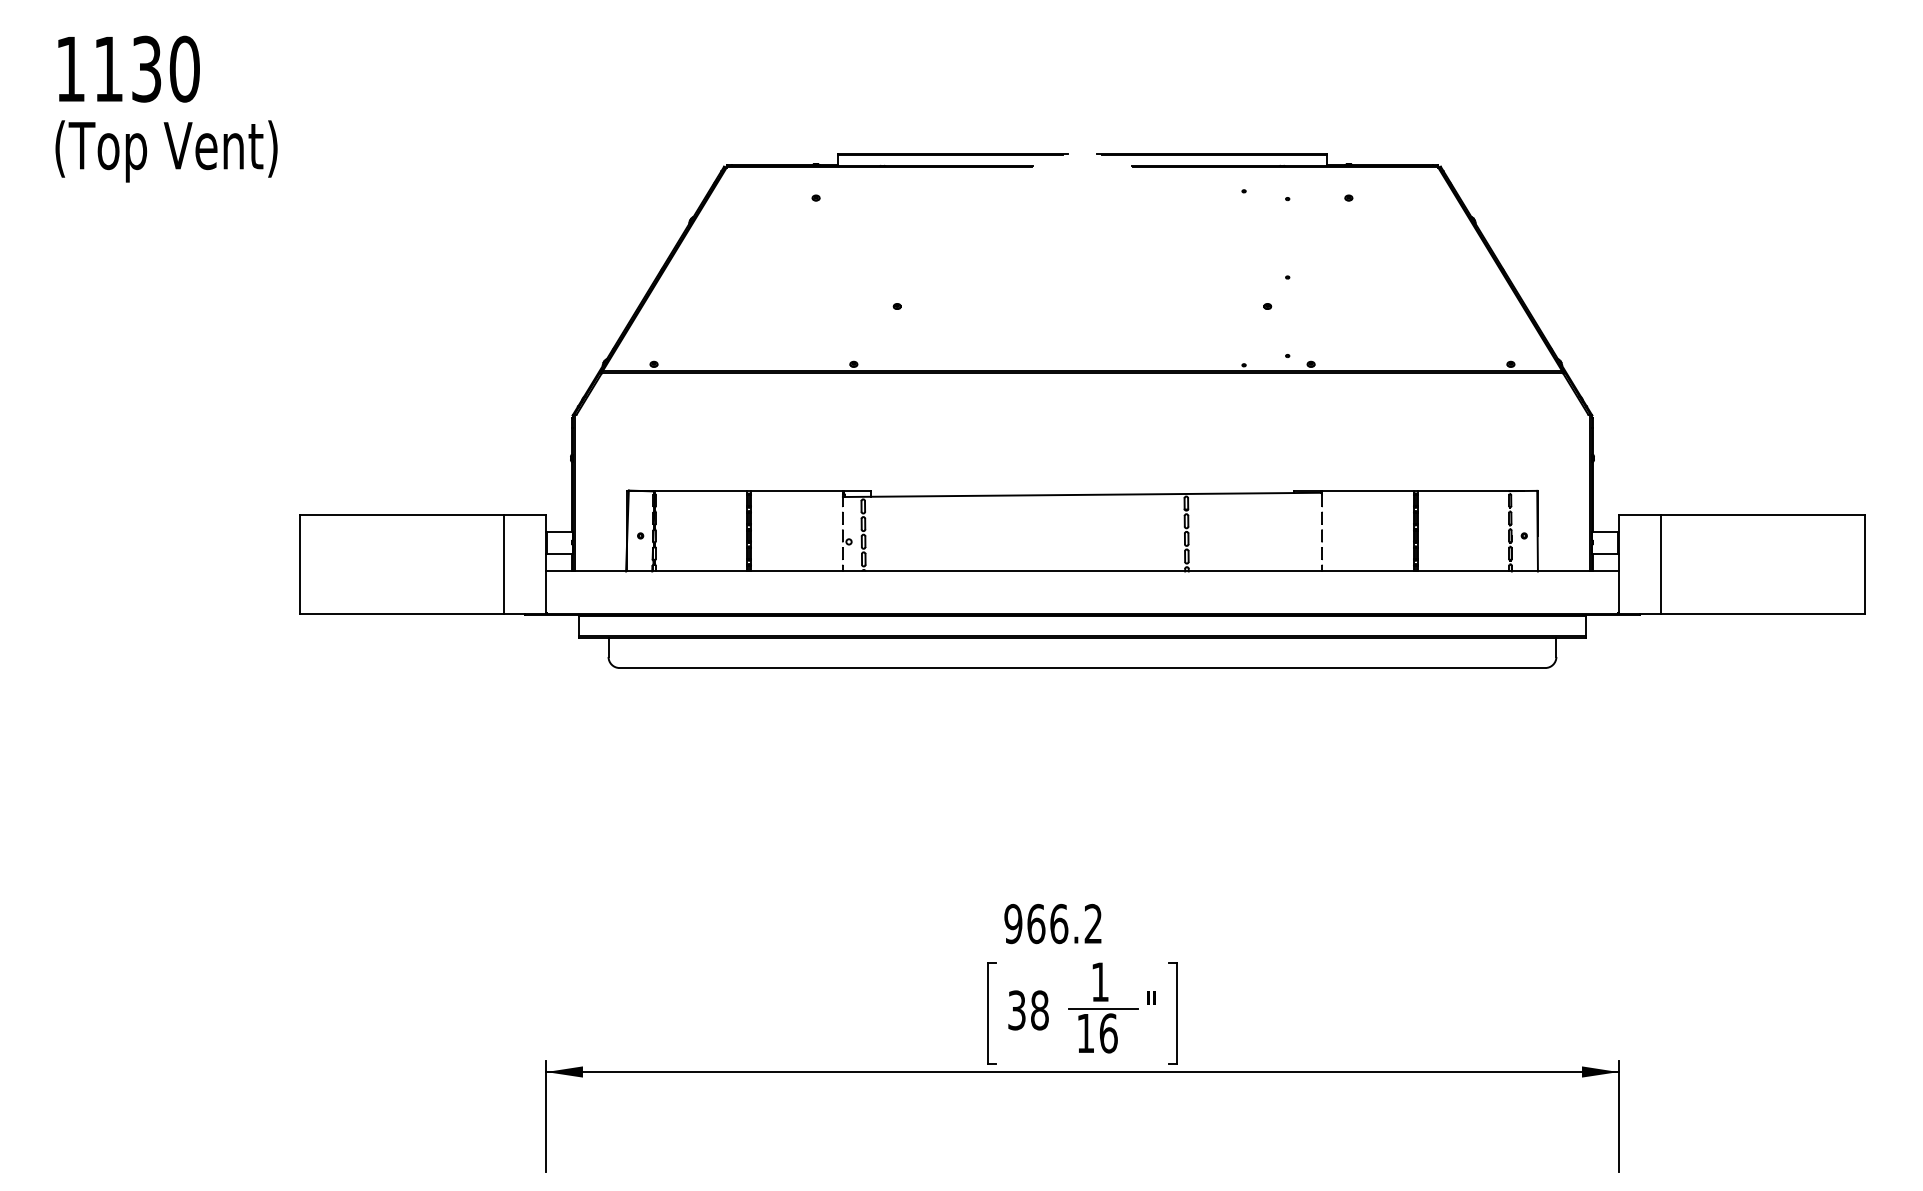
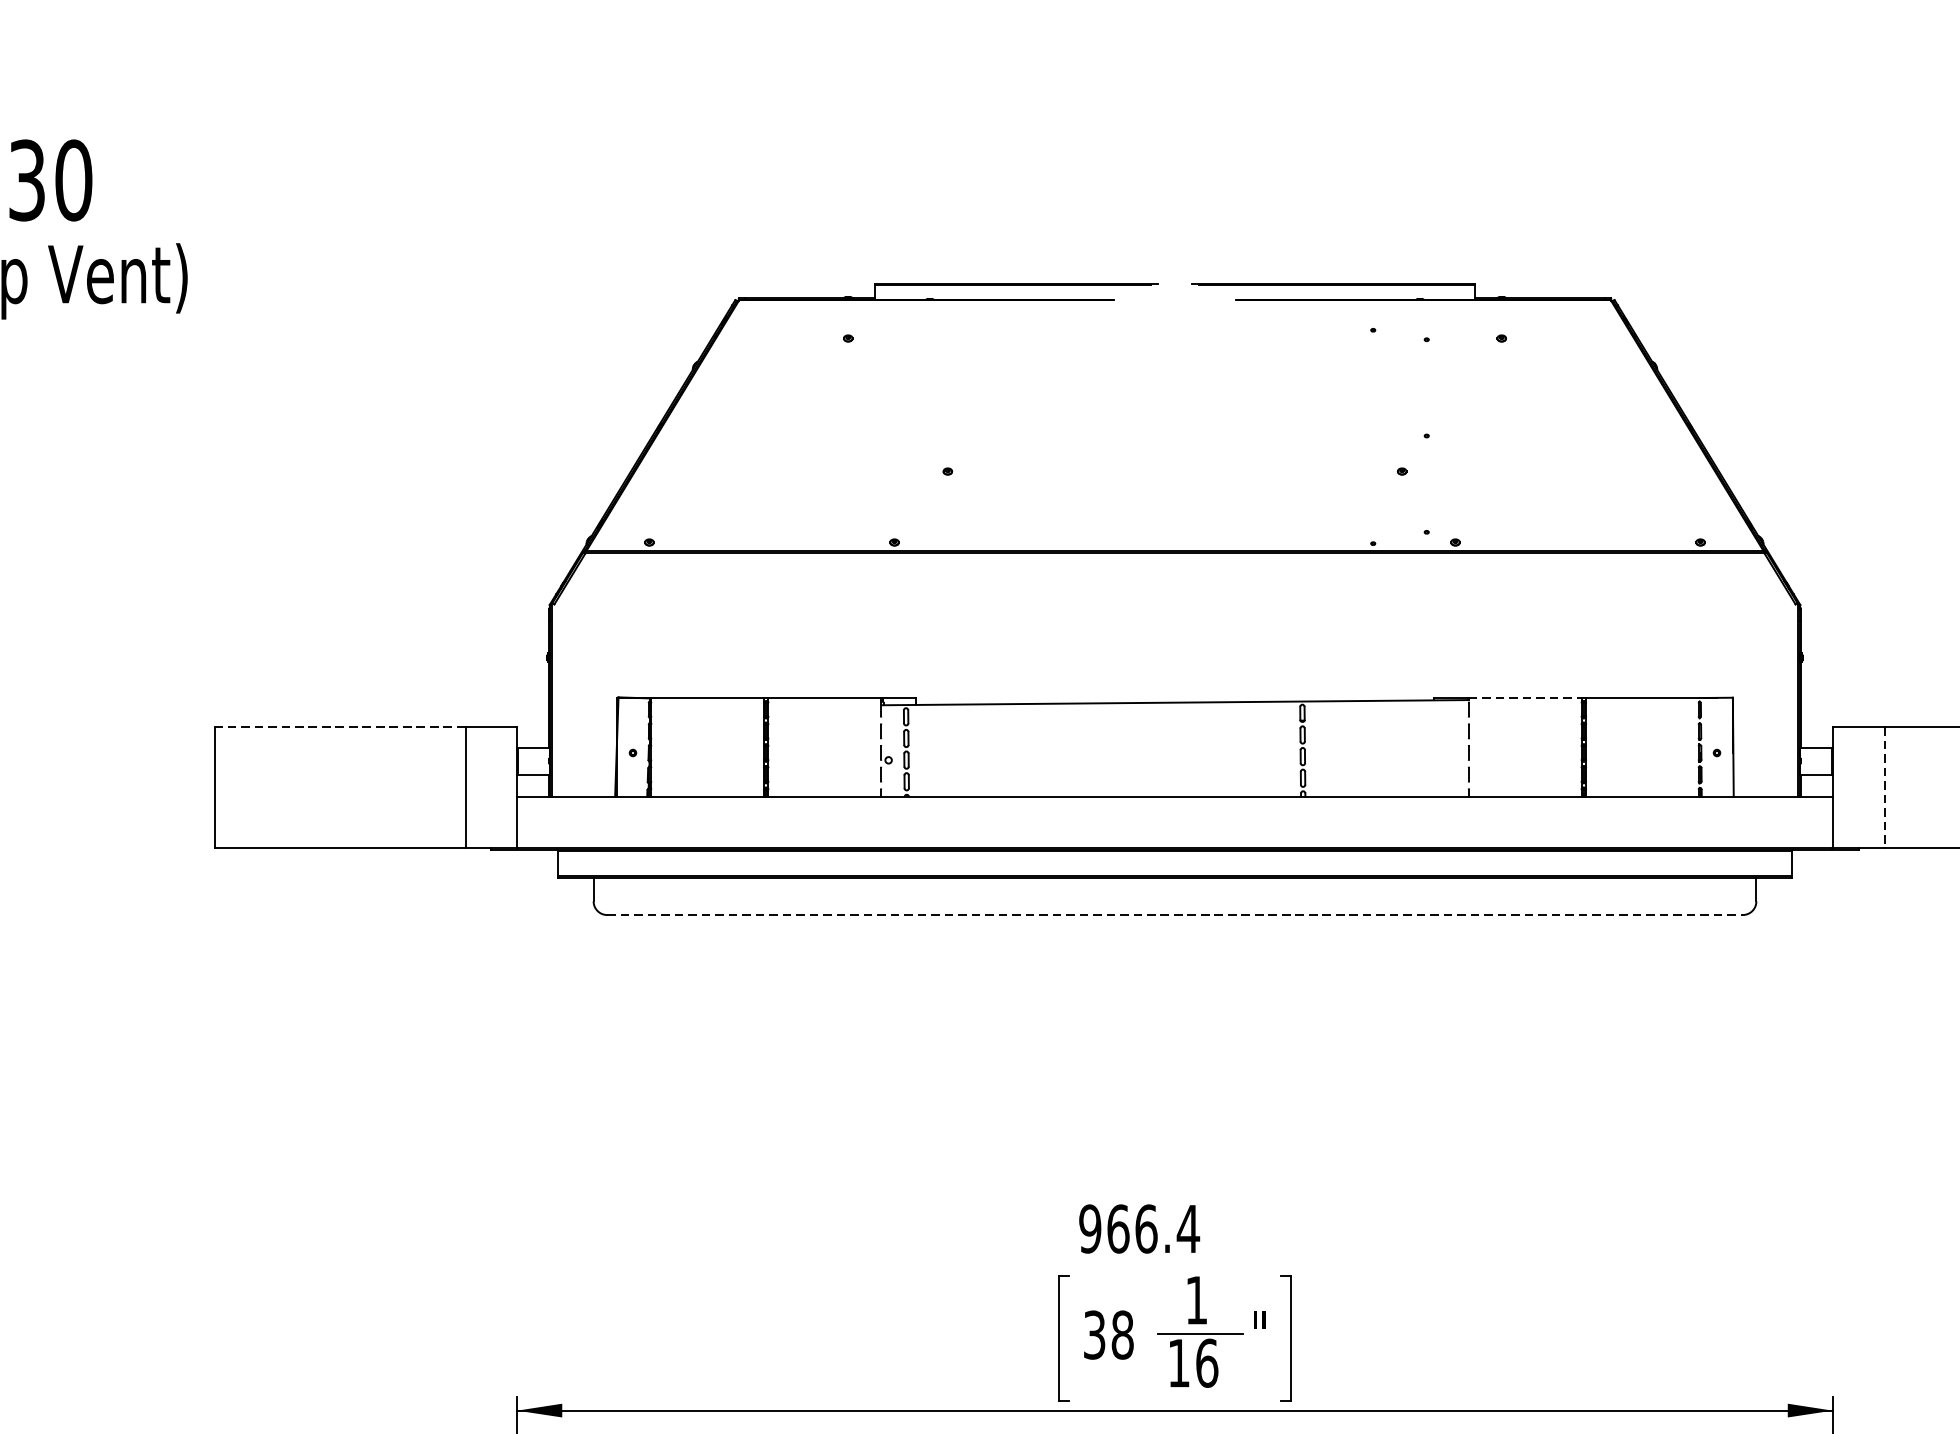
line: (1368, 491) -> (1525, 698), solid -> dashed
line: (401, 514) -> (339, 726), solid -> dashed
line: (1660, 564) -> (1884, 788), solid -> dashed
line: (1082, 668) -> (1175, 915), solid -> dashed
text: (1092, 923) -> (1187, 1228), 966.2 -> 966.4

